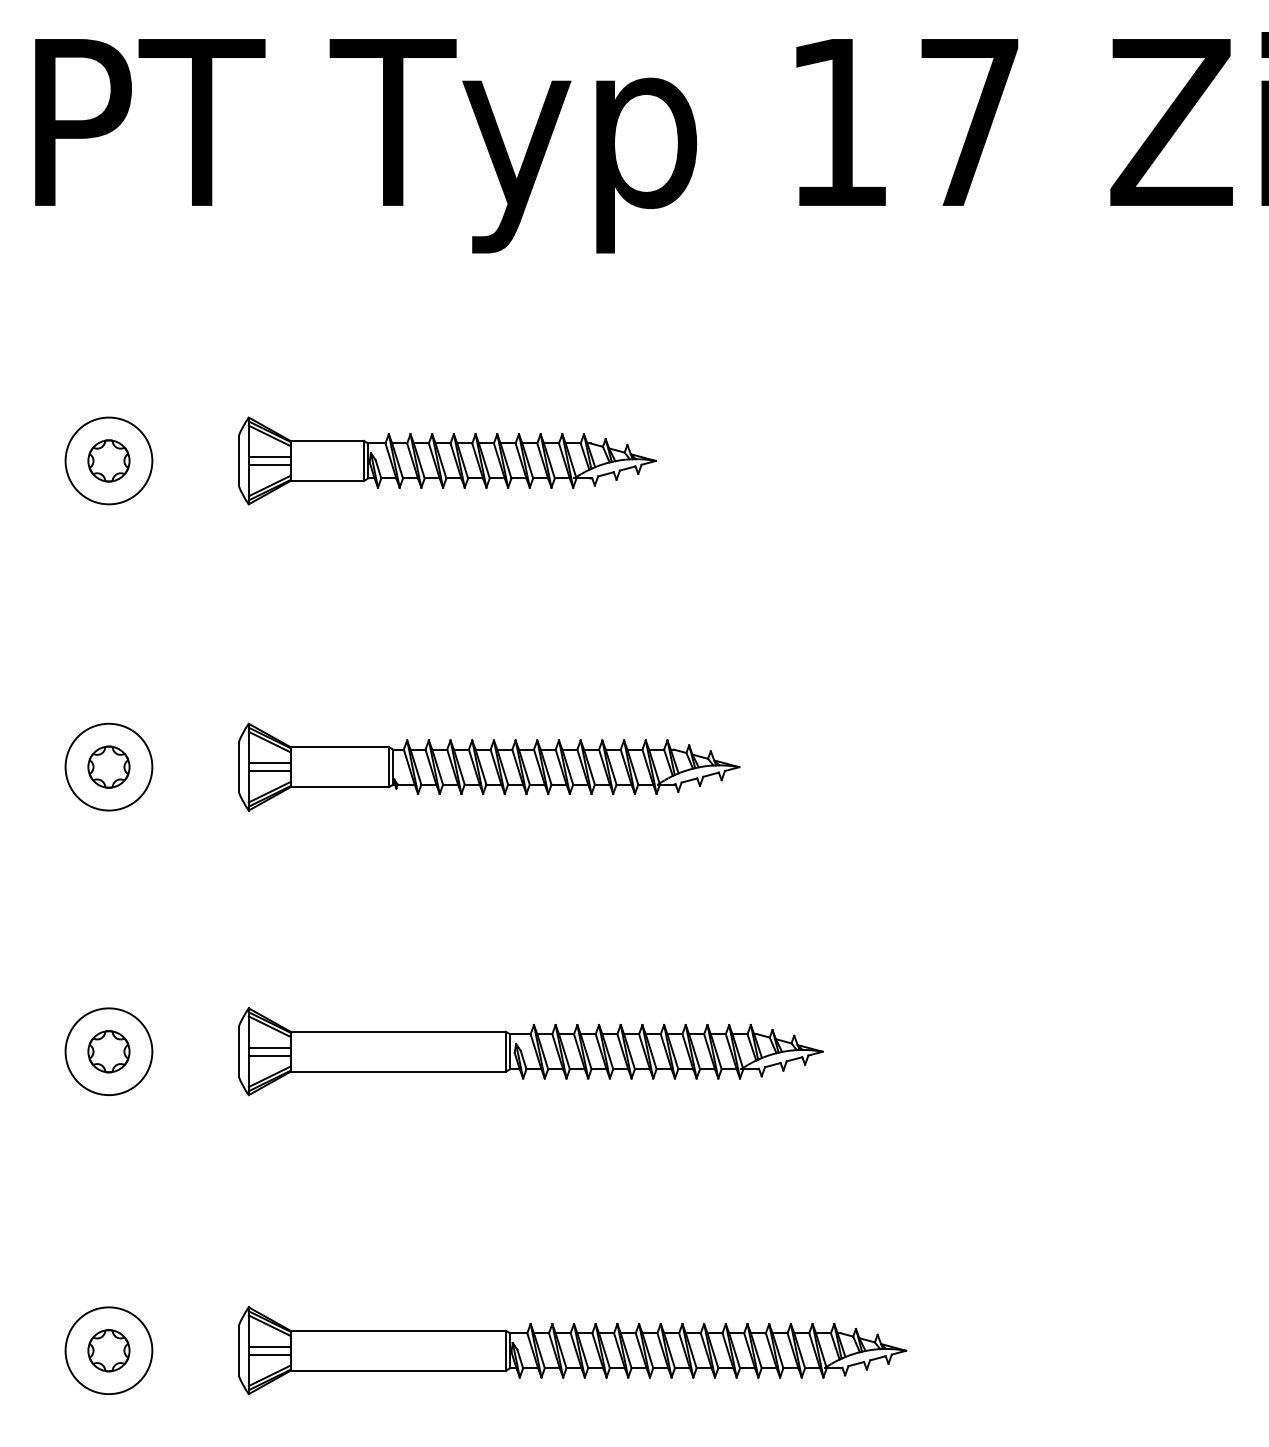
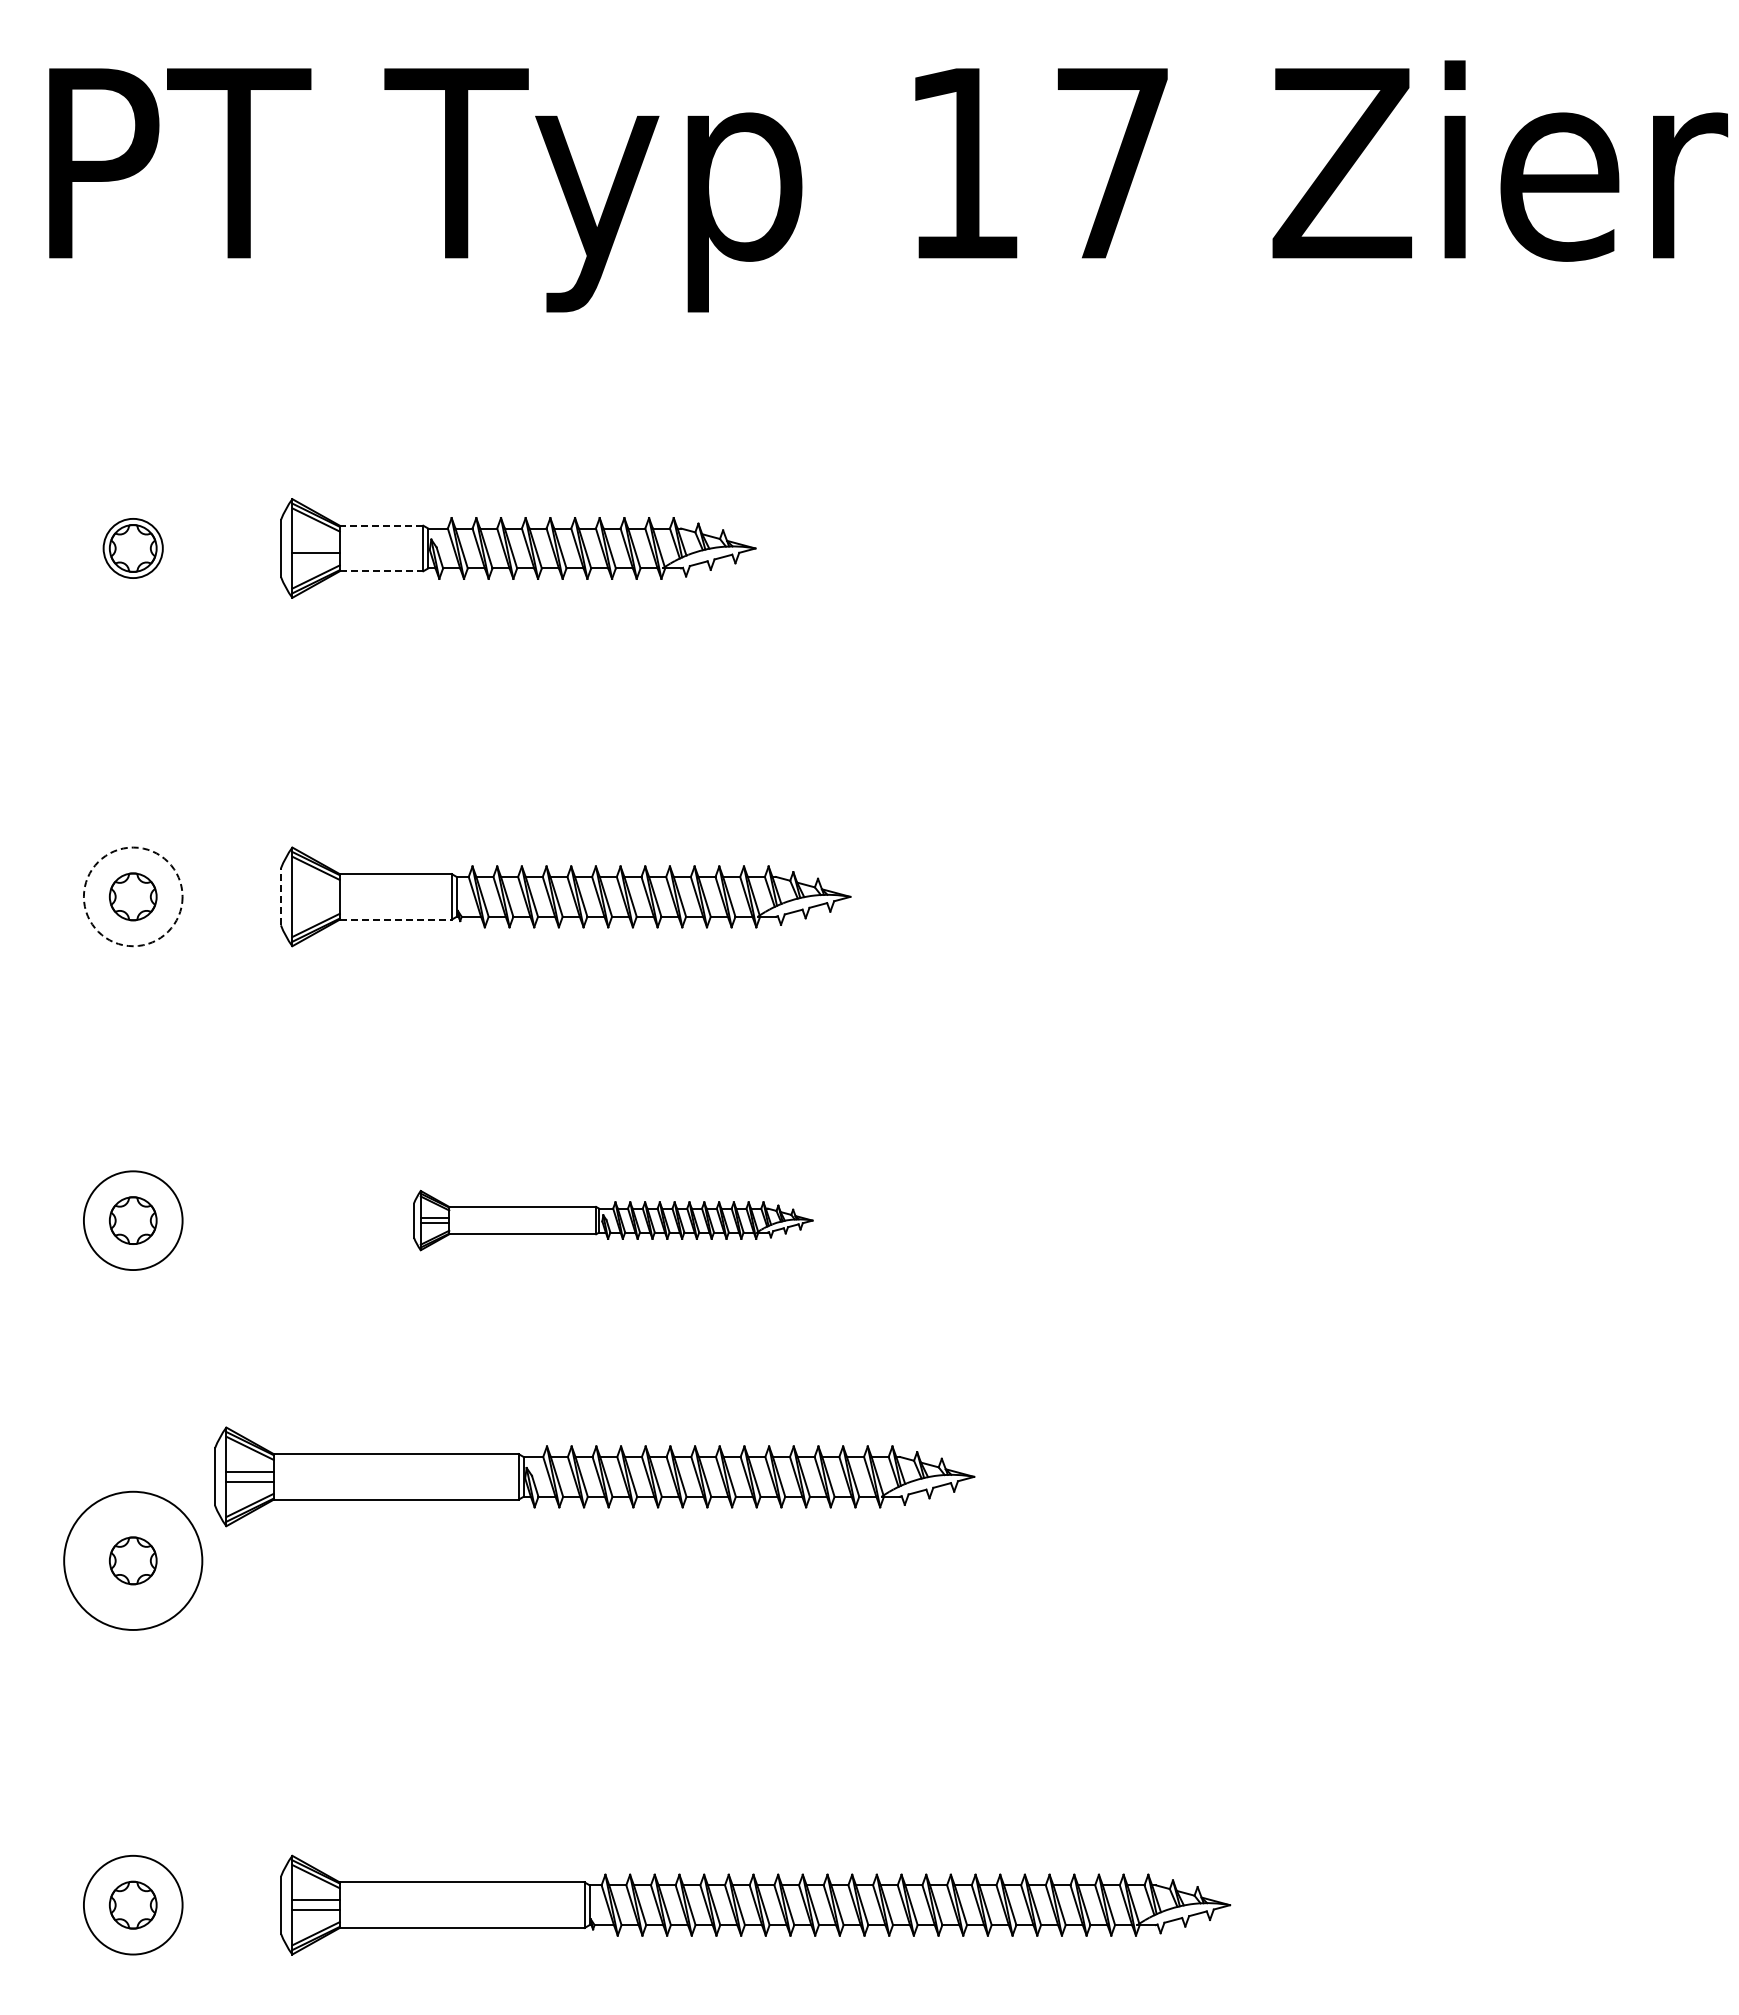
line: (327, 440) -> (381, 525), solid -> dashed
line: (269, 456) -> (315, 543), removed
circle: (108, 460) -> (132, 548), size x0.6
line: (327, 481) -> (381, 571), solid -> dashed
line: (269, 763) -> (315, 892), removed
circle: (108, 766) -> (132, 896), solid -> dashed
line: (238, 766) -> (280, 896), solid -> dashed
line: (269, 771) -> (315, 901), removed
line: (339, 787) -> (395, 919), solid -> dashed
part: (531, 1051) -> (613, 1220), size x0.6
circle: (108, 1350) -> (132, 1560), size x1.4
part: (572, 1350) -> (594, 1476), moved

